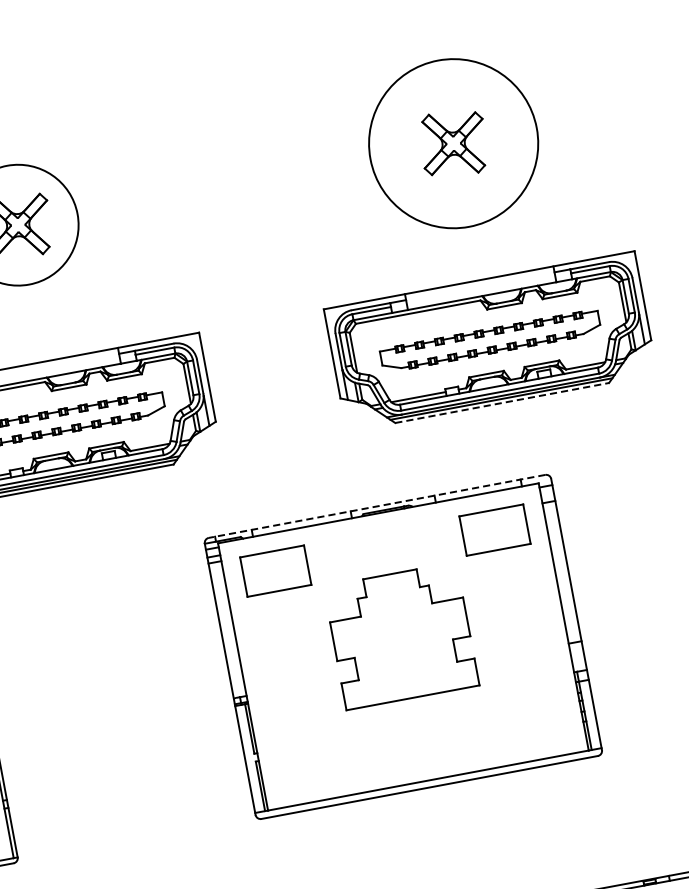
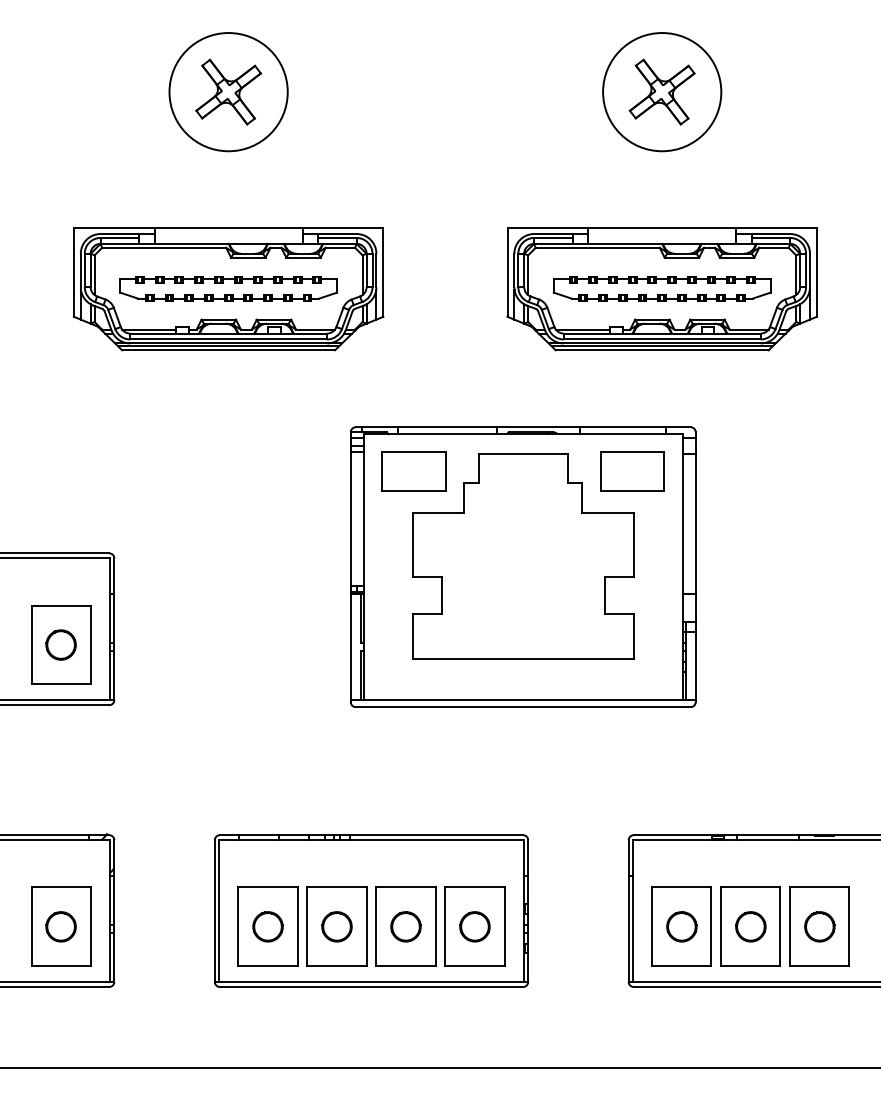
circle: (454, 144) -> (662, 92), size x0.71
line: (502, 403) -> (662, 350), dashed -> solid
line: (377, 506) -> (523, 427), dashed -> solid
part: (401, 636) -> (523, 556), size x1.67

